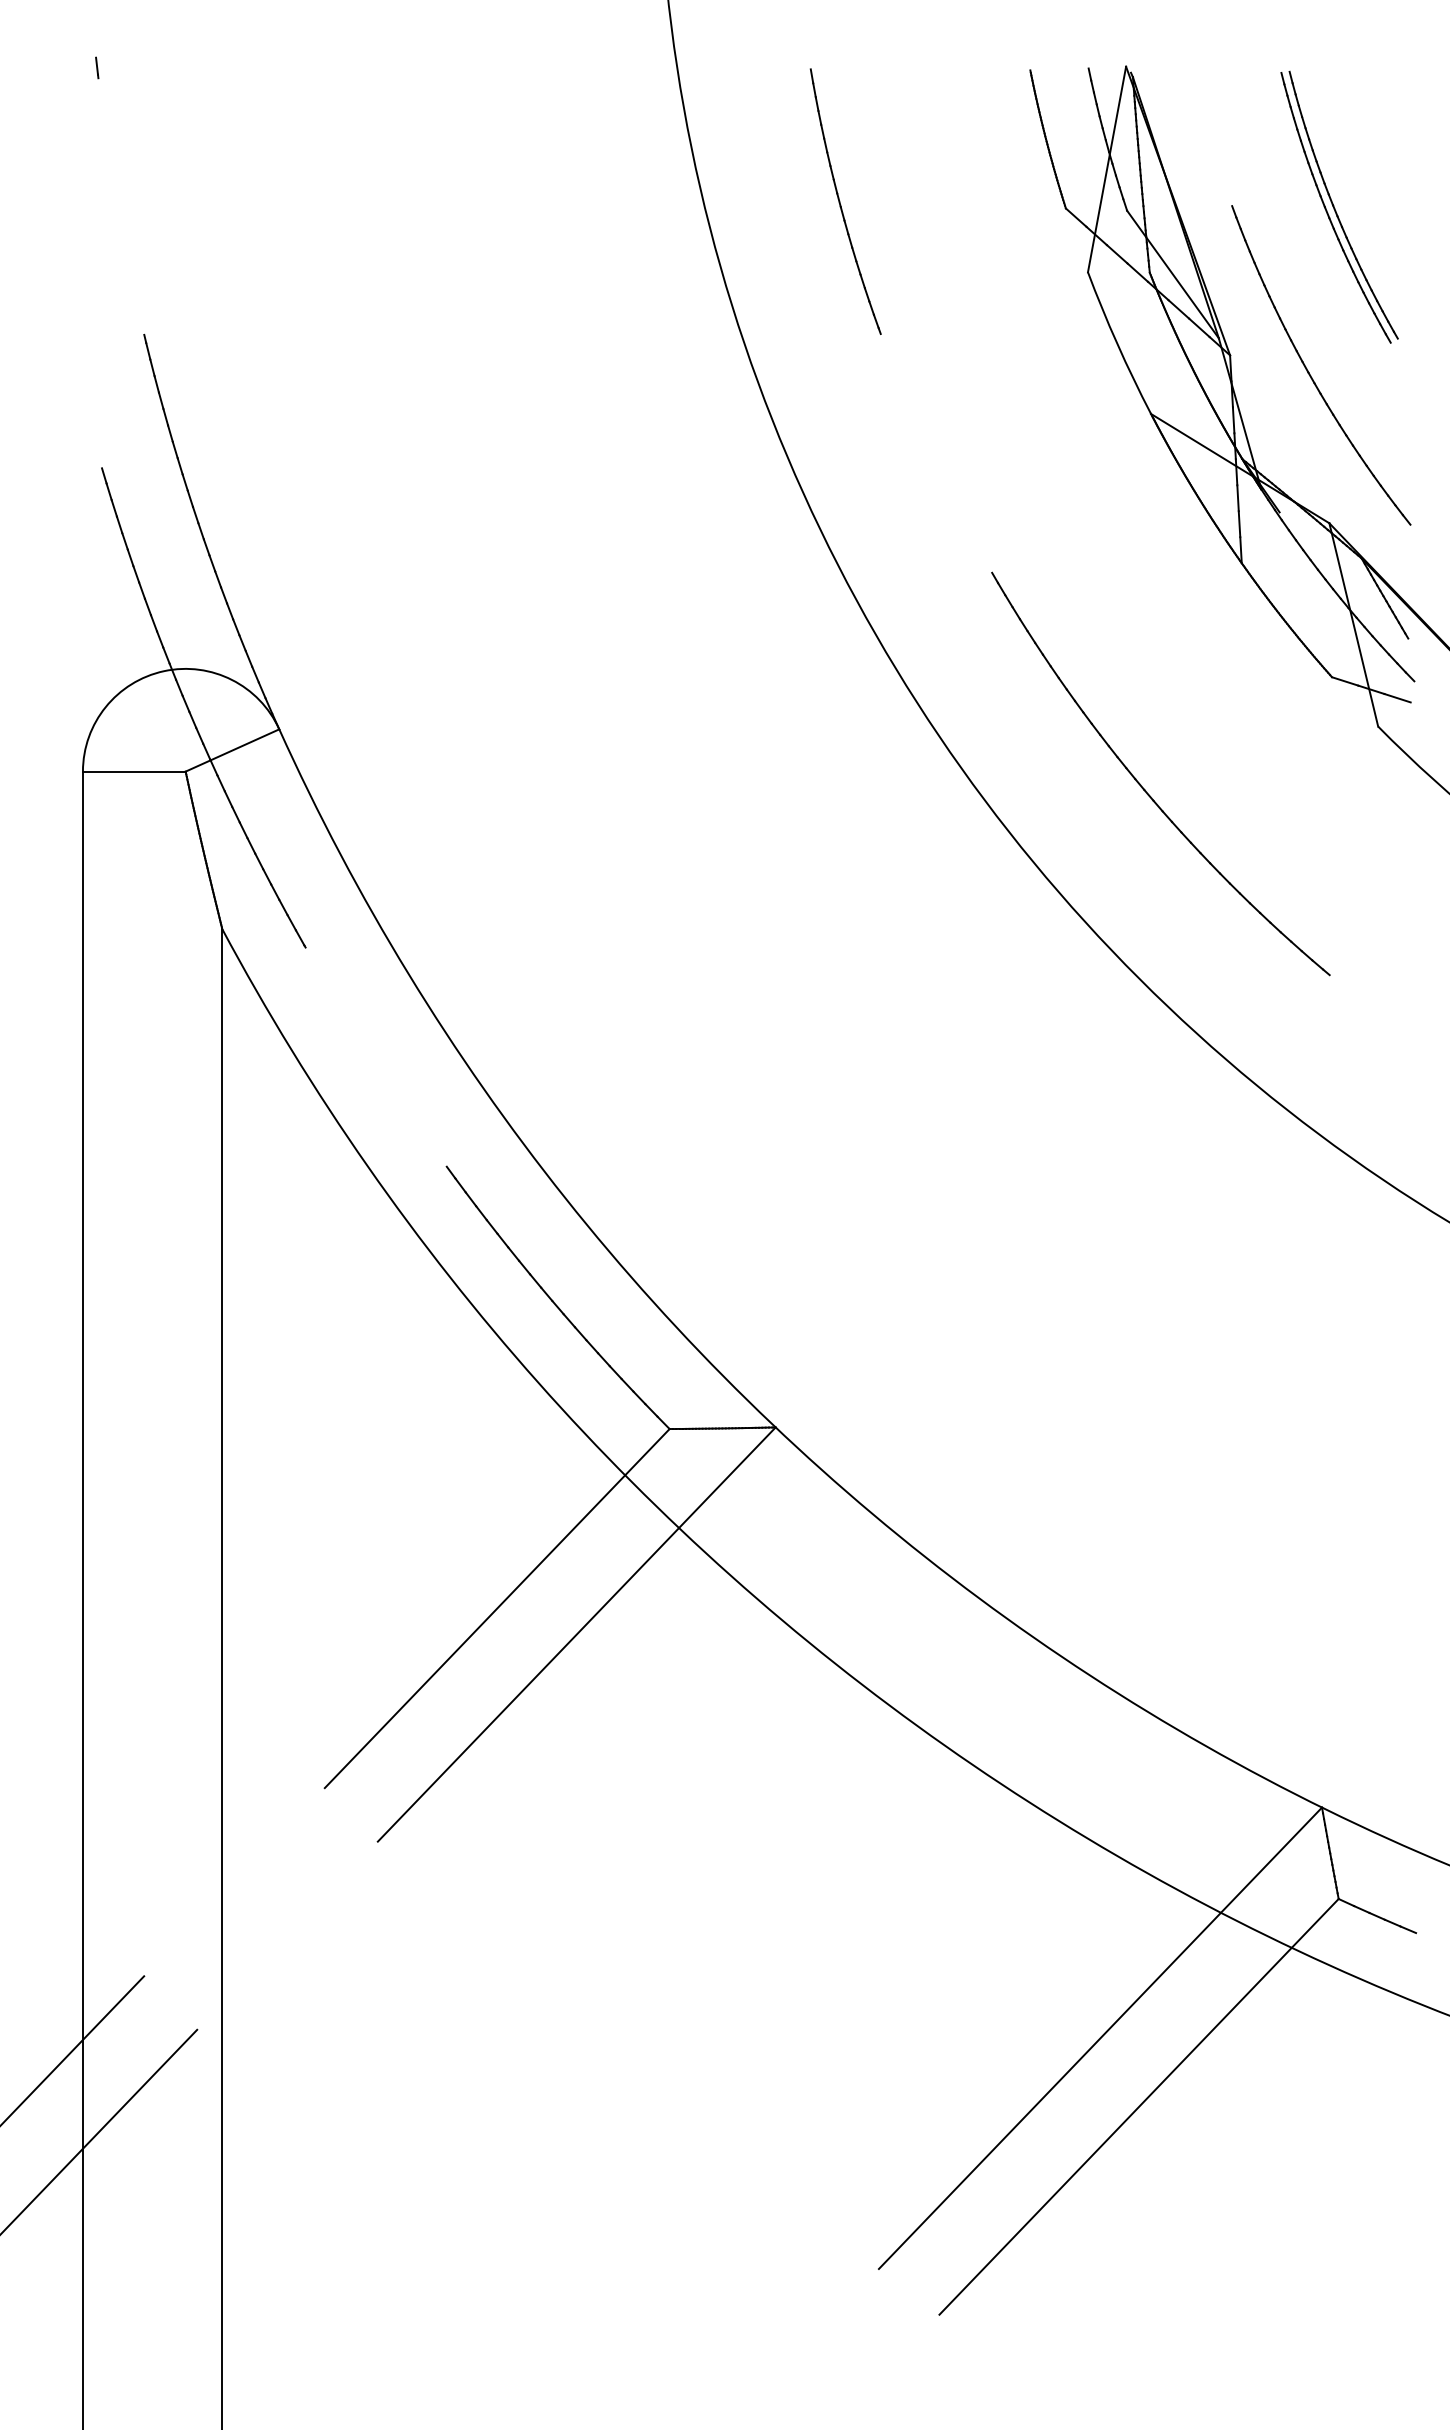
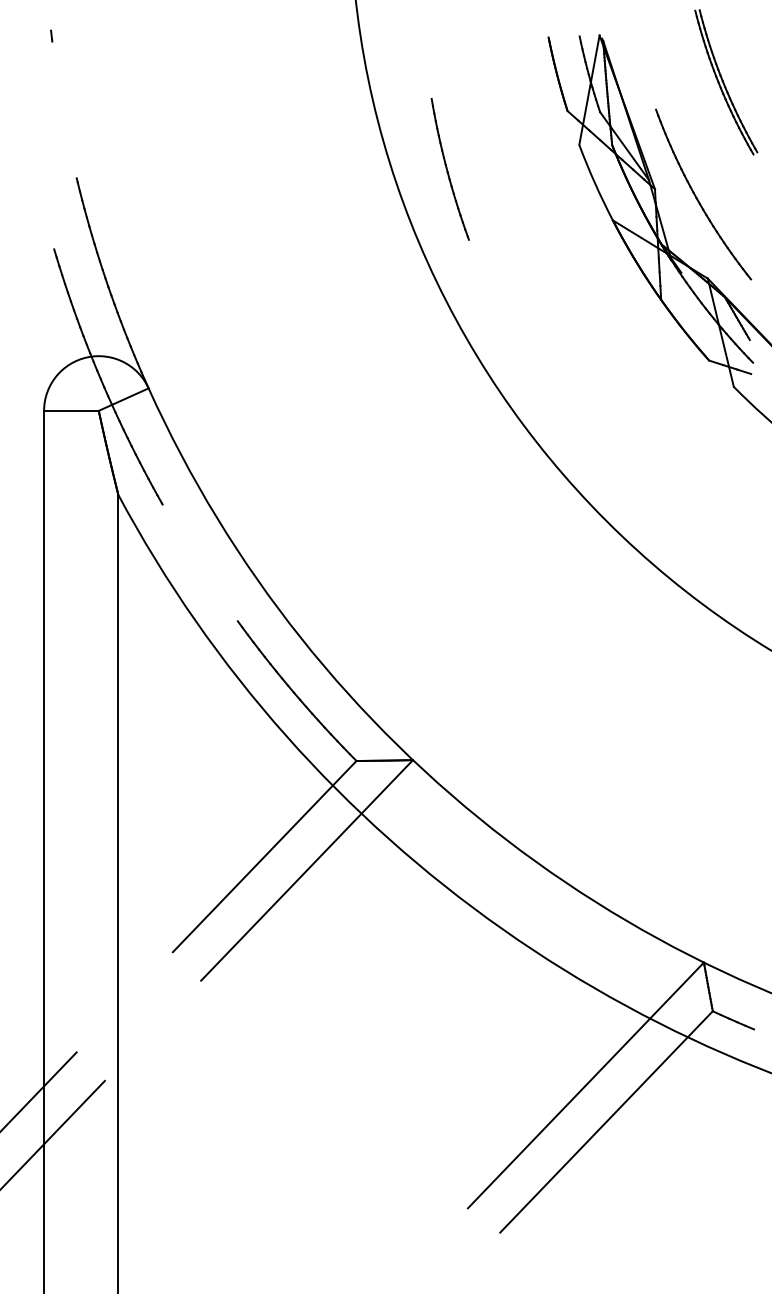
part: (844, 201) -> (449, 169), moved
part: (1339, 207) -> (726, 82), moved
part: (1146, 789) -> (610, 420), removed

